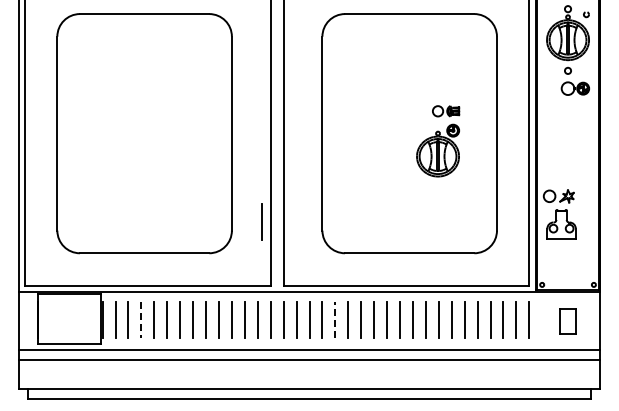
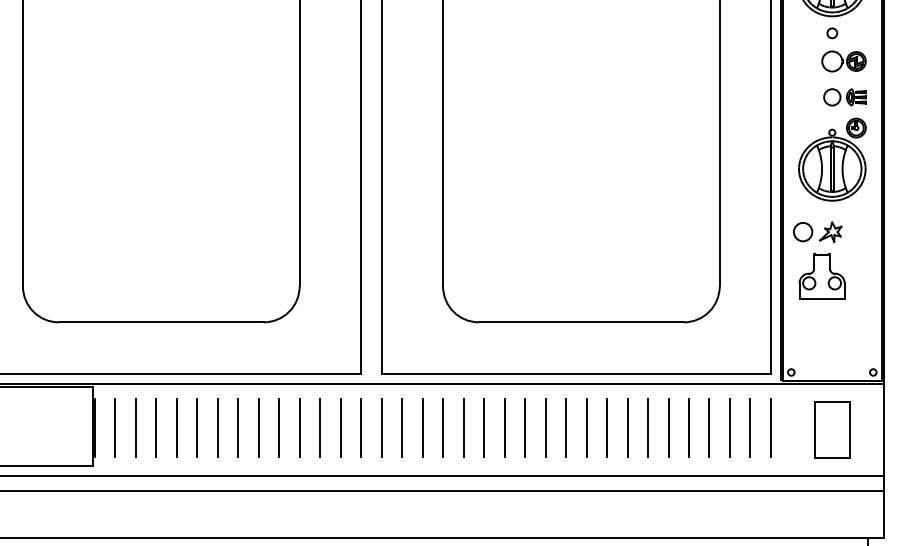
part: (438, 141) -> (833, 145), moved
line: (261, 221) -> (346, 272), removed
line: (335, 319) -> (463, 427), dashed -> solid
line: (141, 320) -> (156, 428), dashed -> solid
part: (567, 320) -> (831, 428), size x1.43

